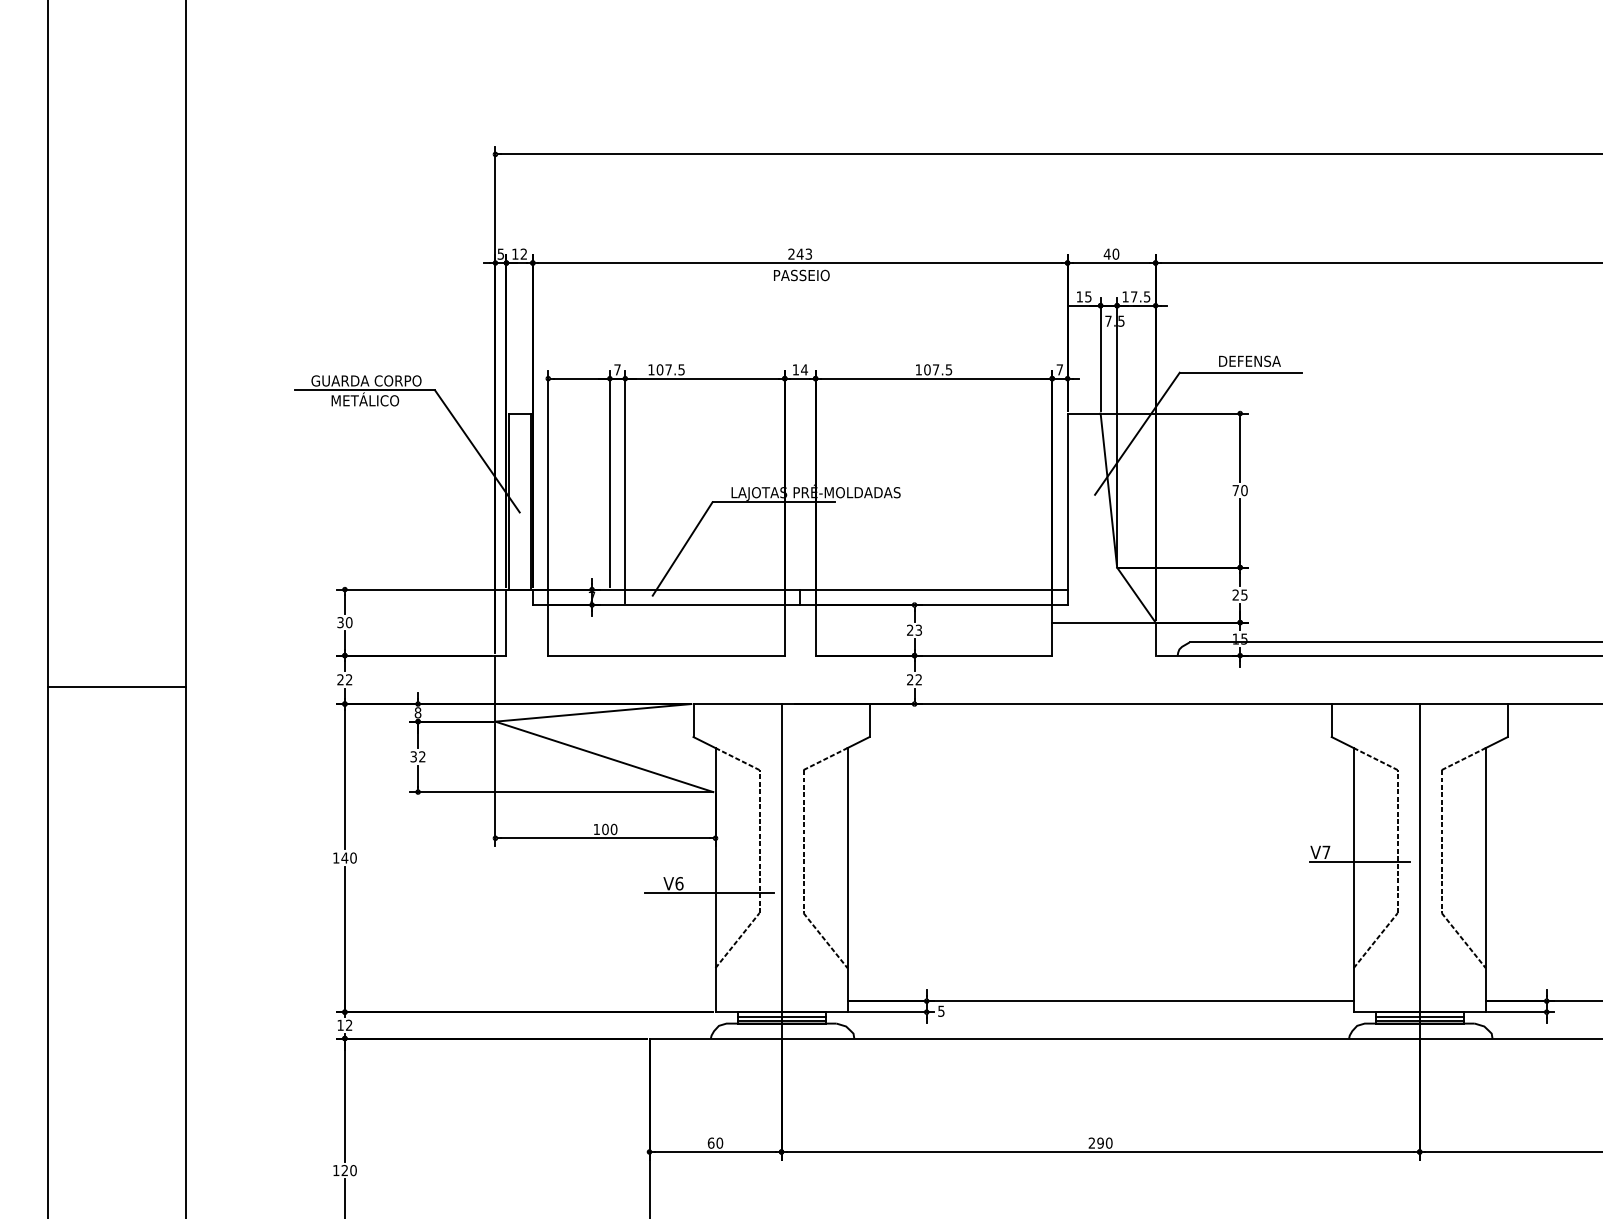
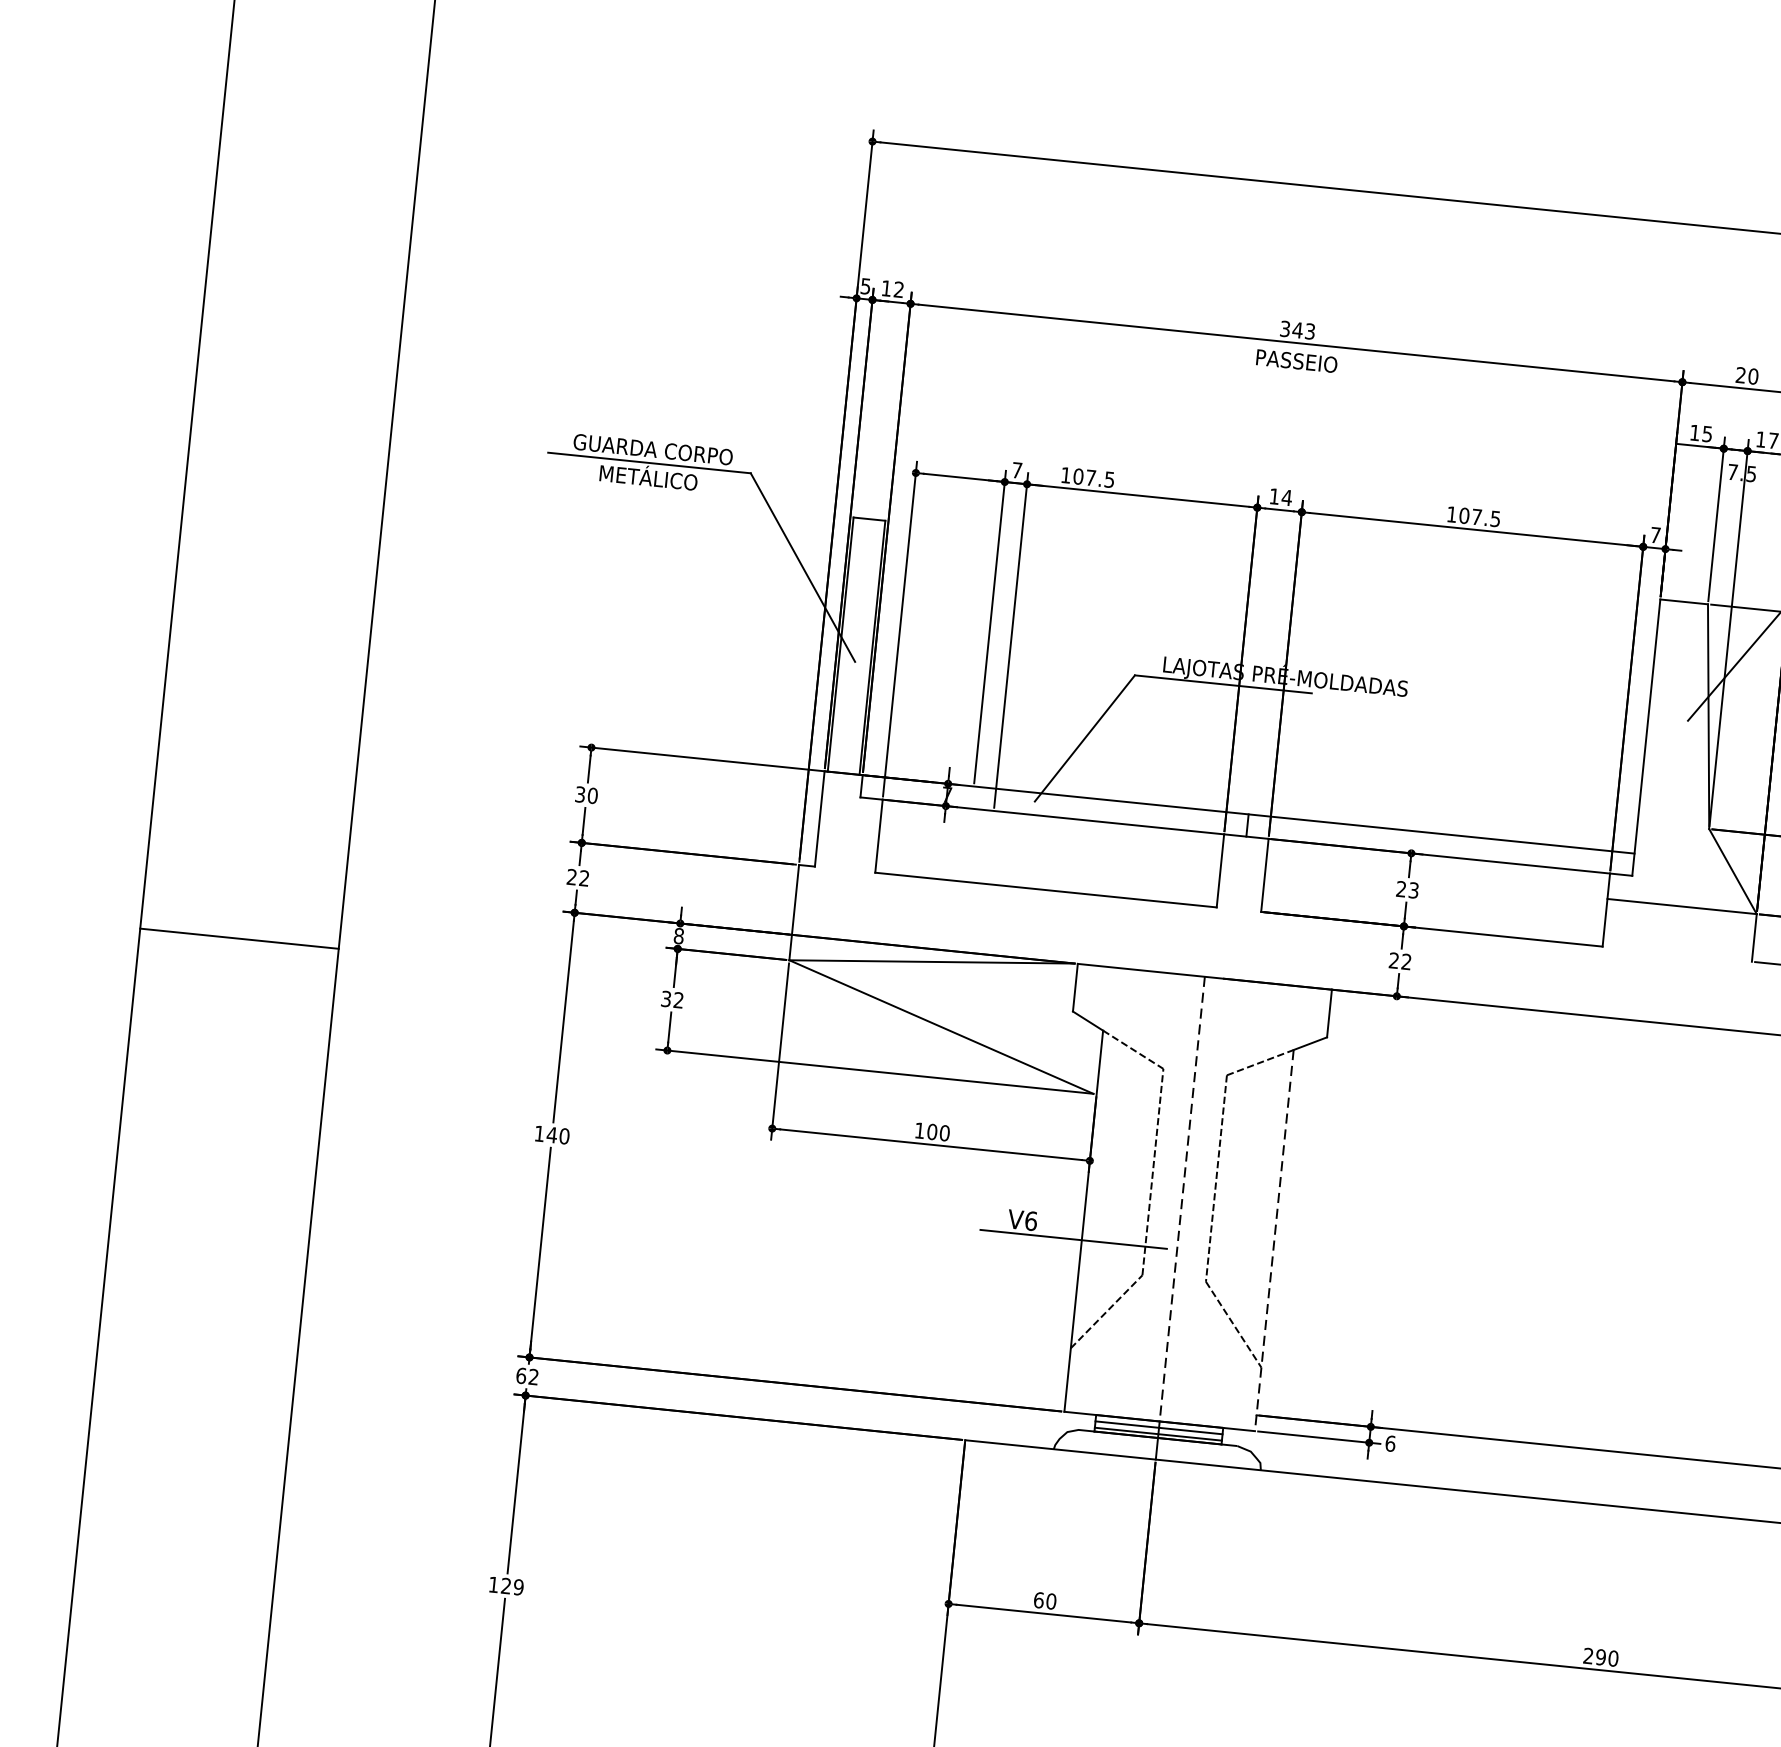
text: (1106, 253) -> (1739, 374), 40 -> 20
text: (791, 254) -> (1285, 329), 243 -> 343
line: (116, 687) -> (238, 939), moved
line: (781, 858) -> (1182, 1199), solid -> dashed
line: (847, 880) -> (1274, 1241), solid -> dashed
text: (941, 1010) -> (1390, 1442), 5 -> 6
text: (340, 1024) -> (521, 1374), 12 -> 62
text: (353, 1170) -> (518, 1587), 120 -> 129

